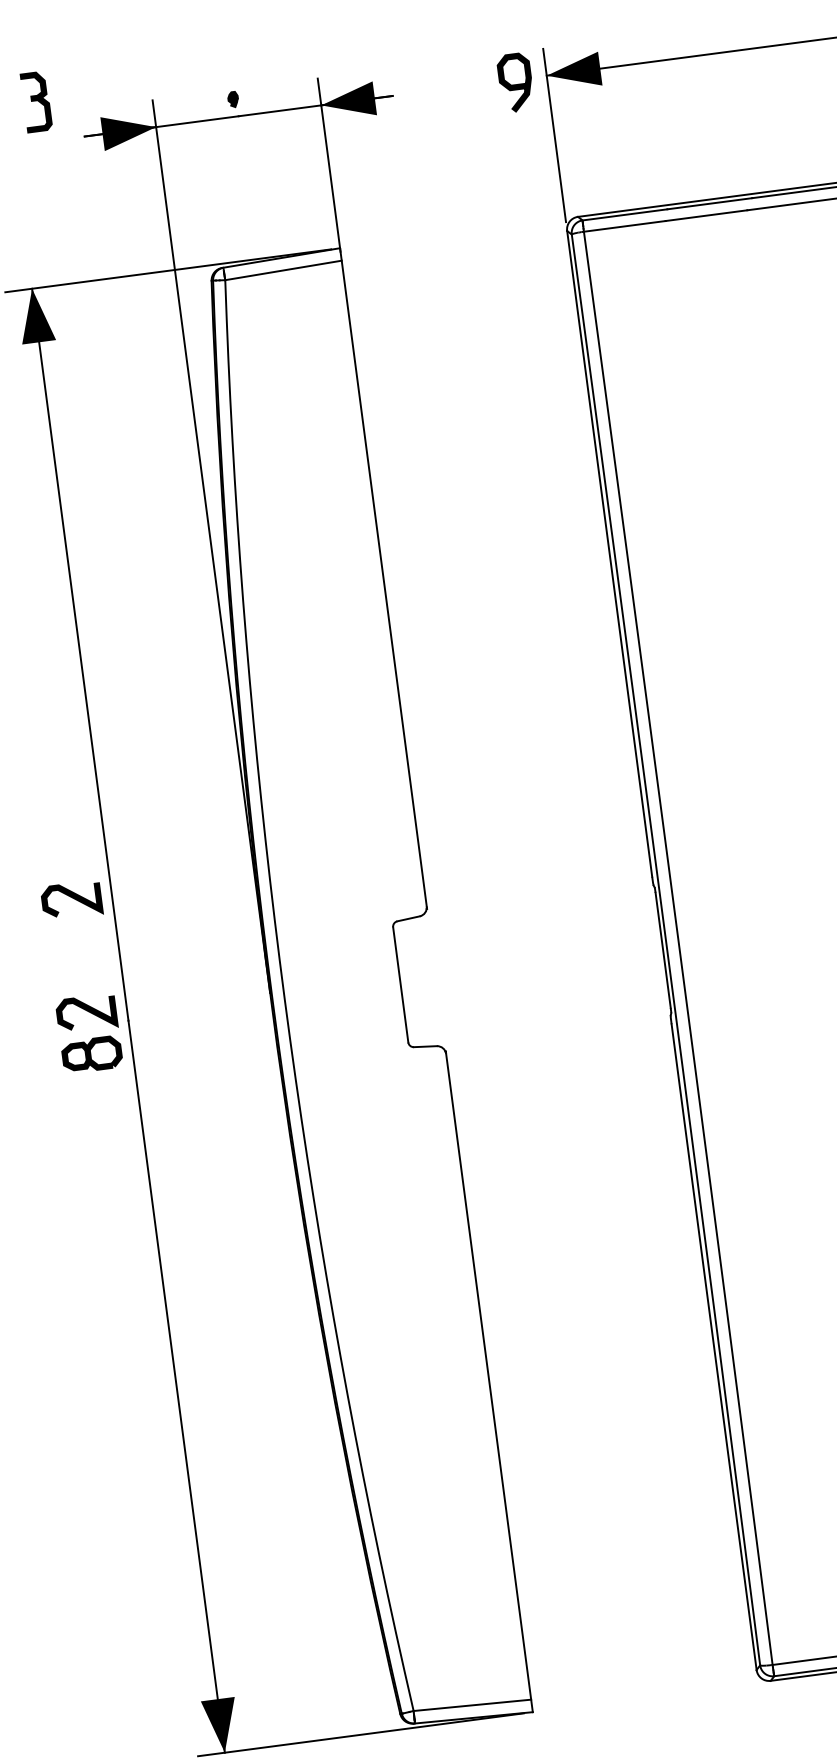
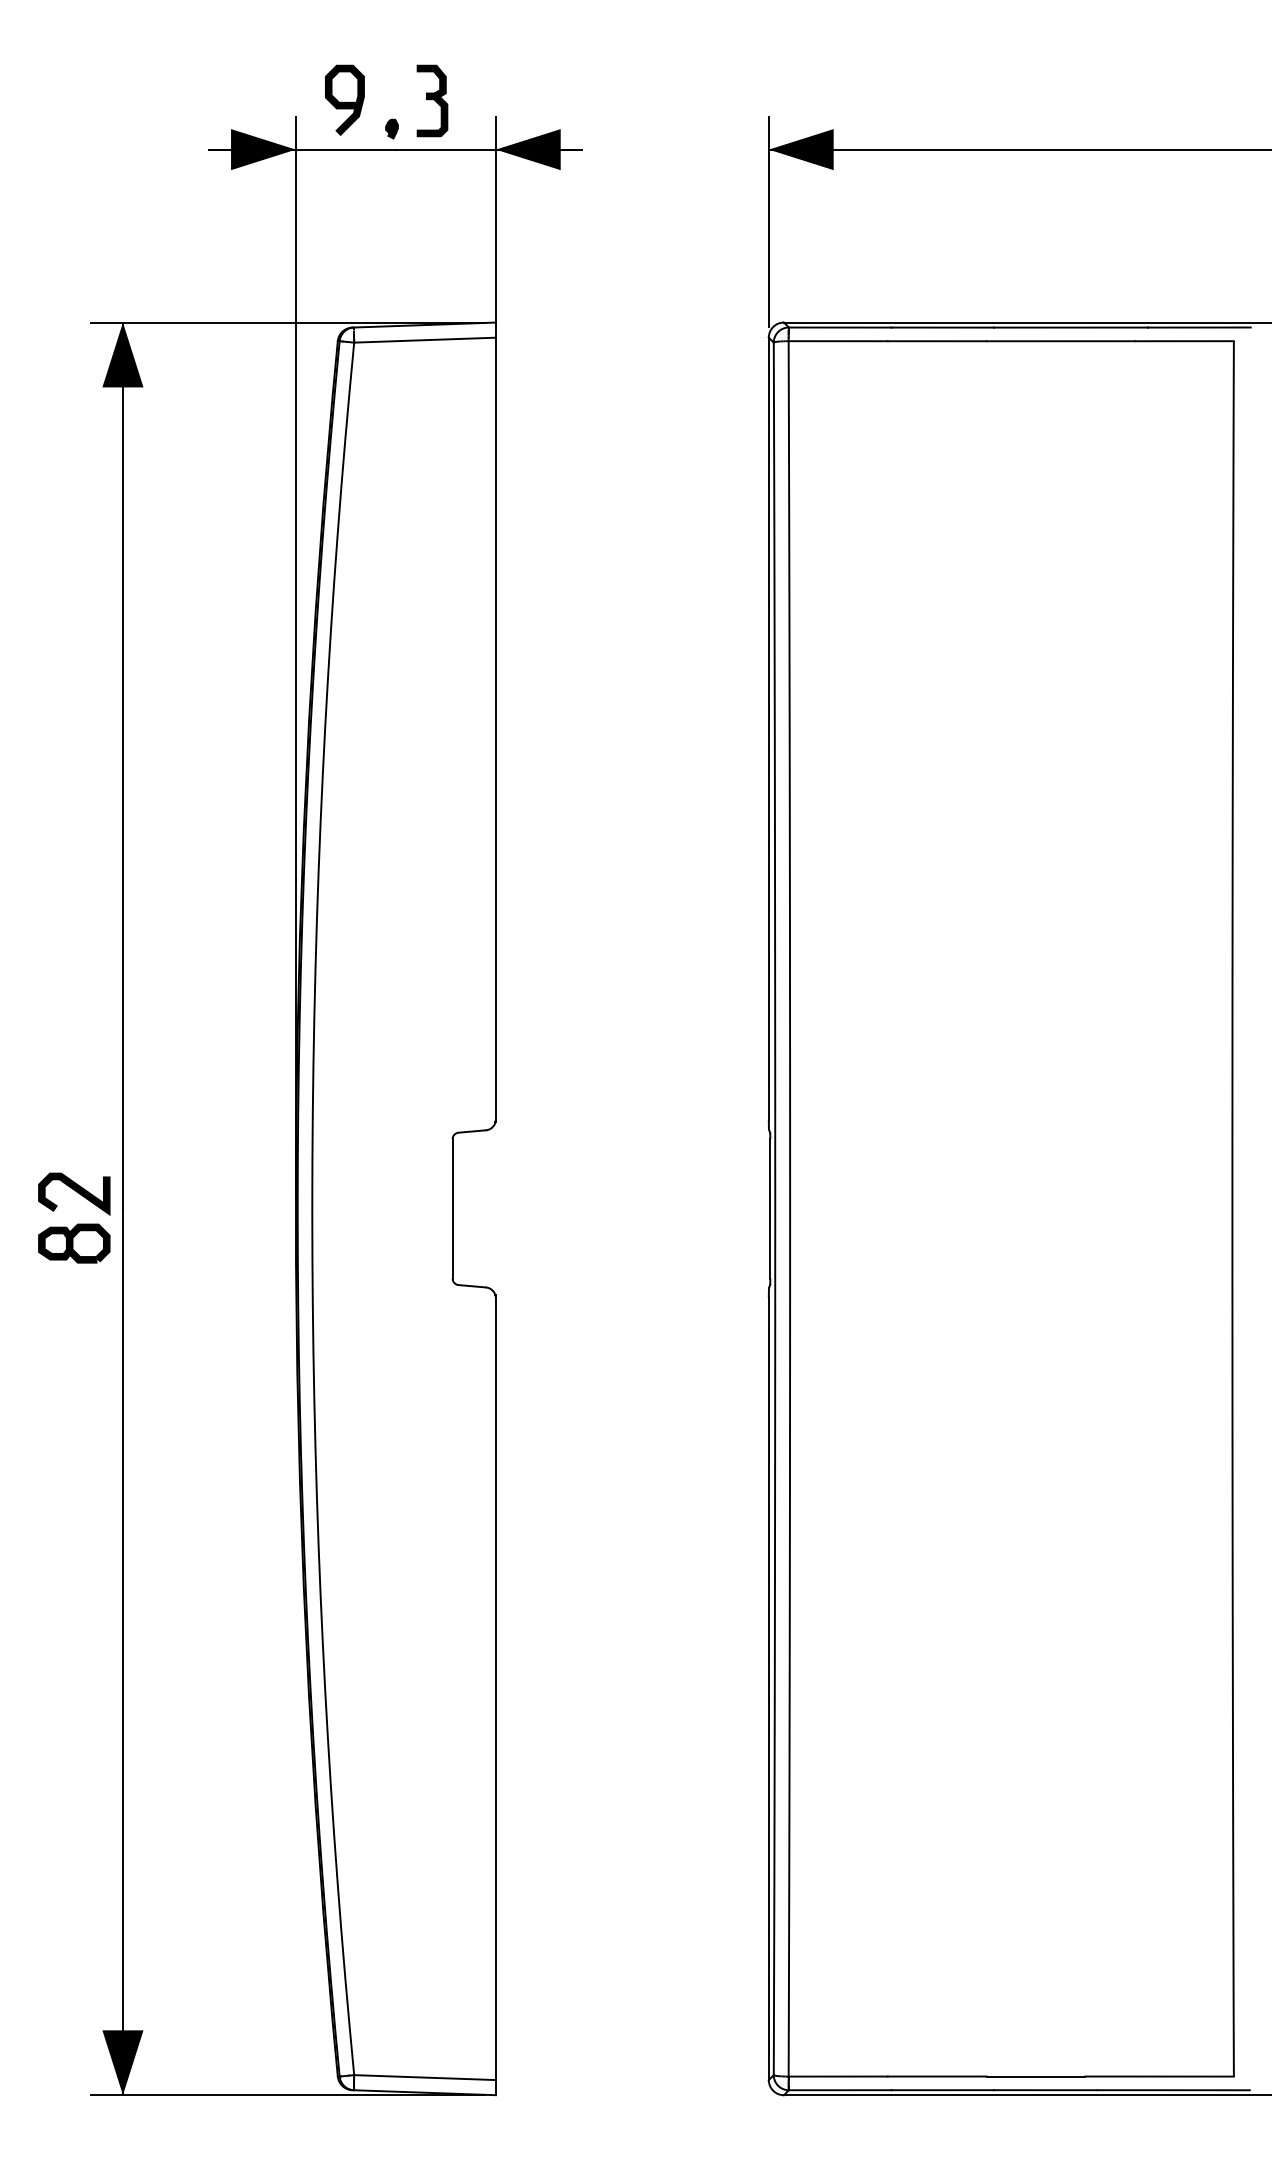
curve: (515, 83) -> (344, 101), moved
part: (36, 101) -> (432, 100), moved
curve: (72, 898) -> (75, 1054), removed

